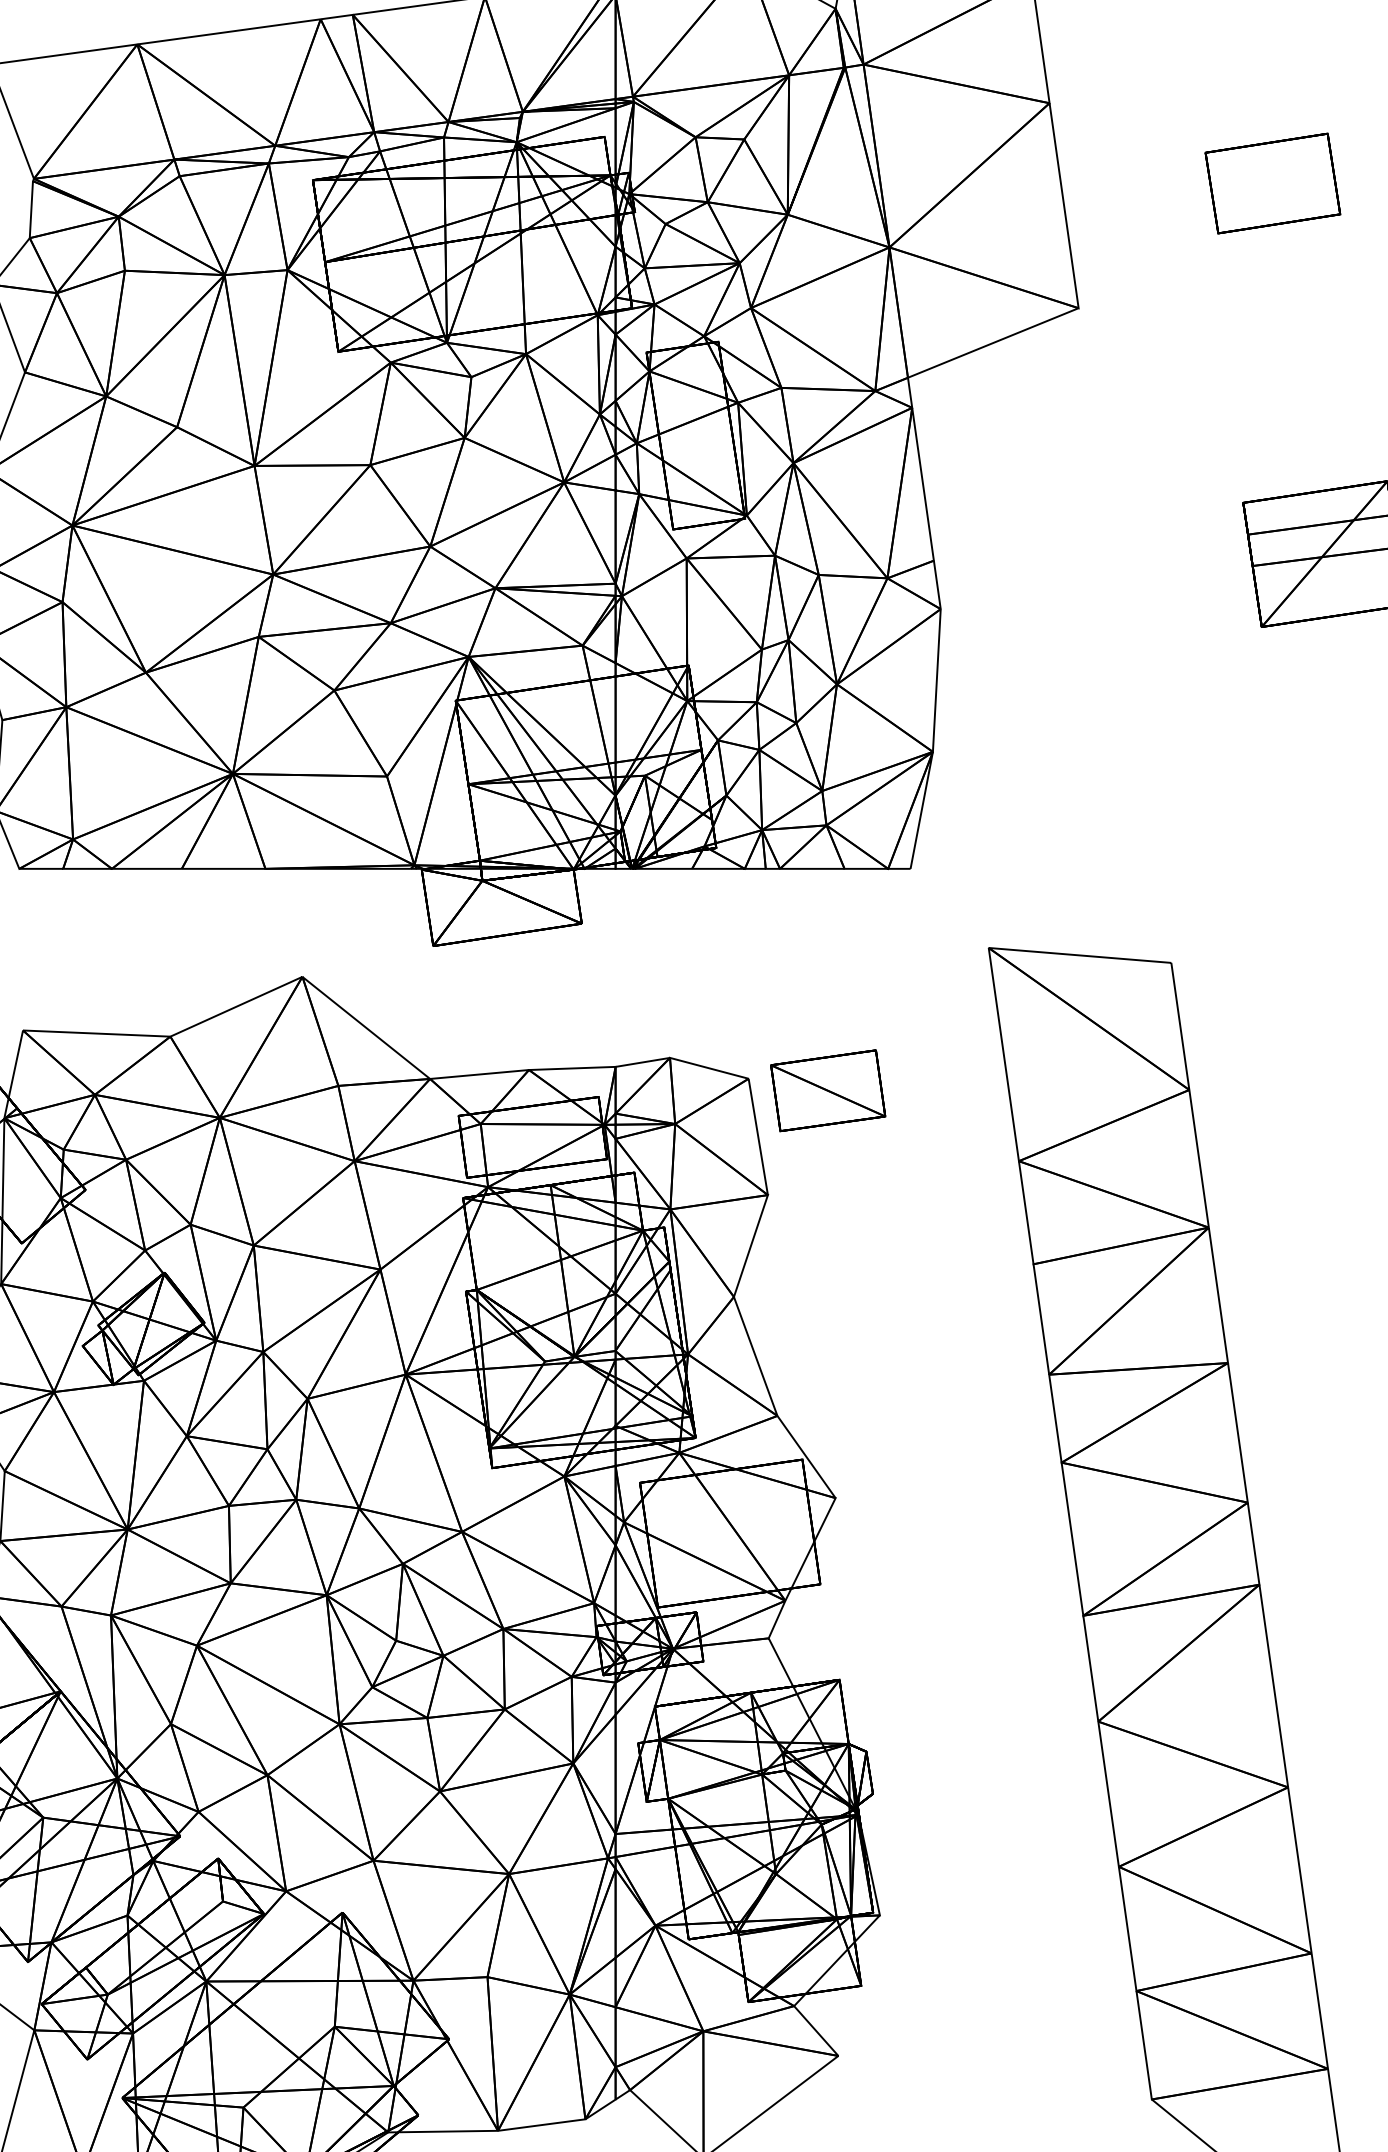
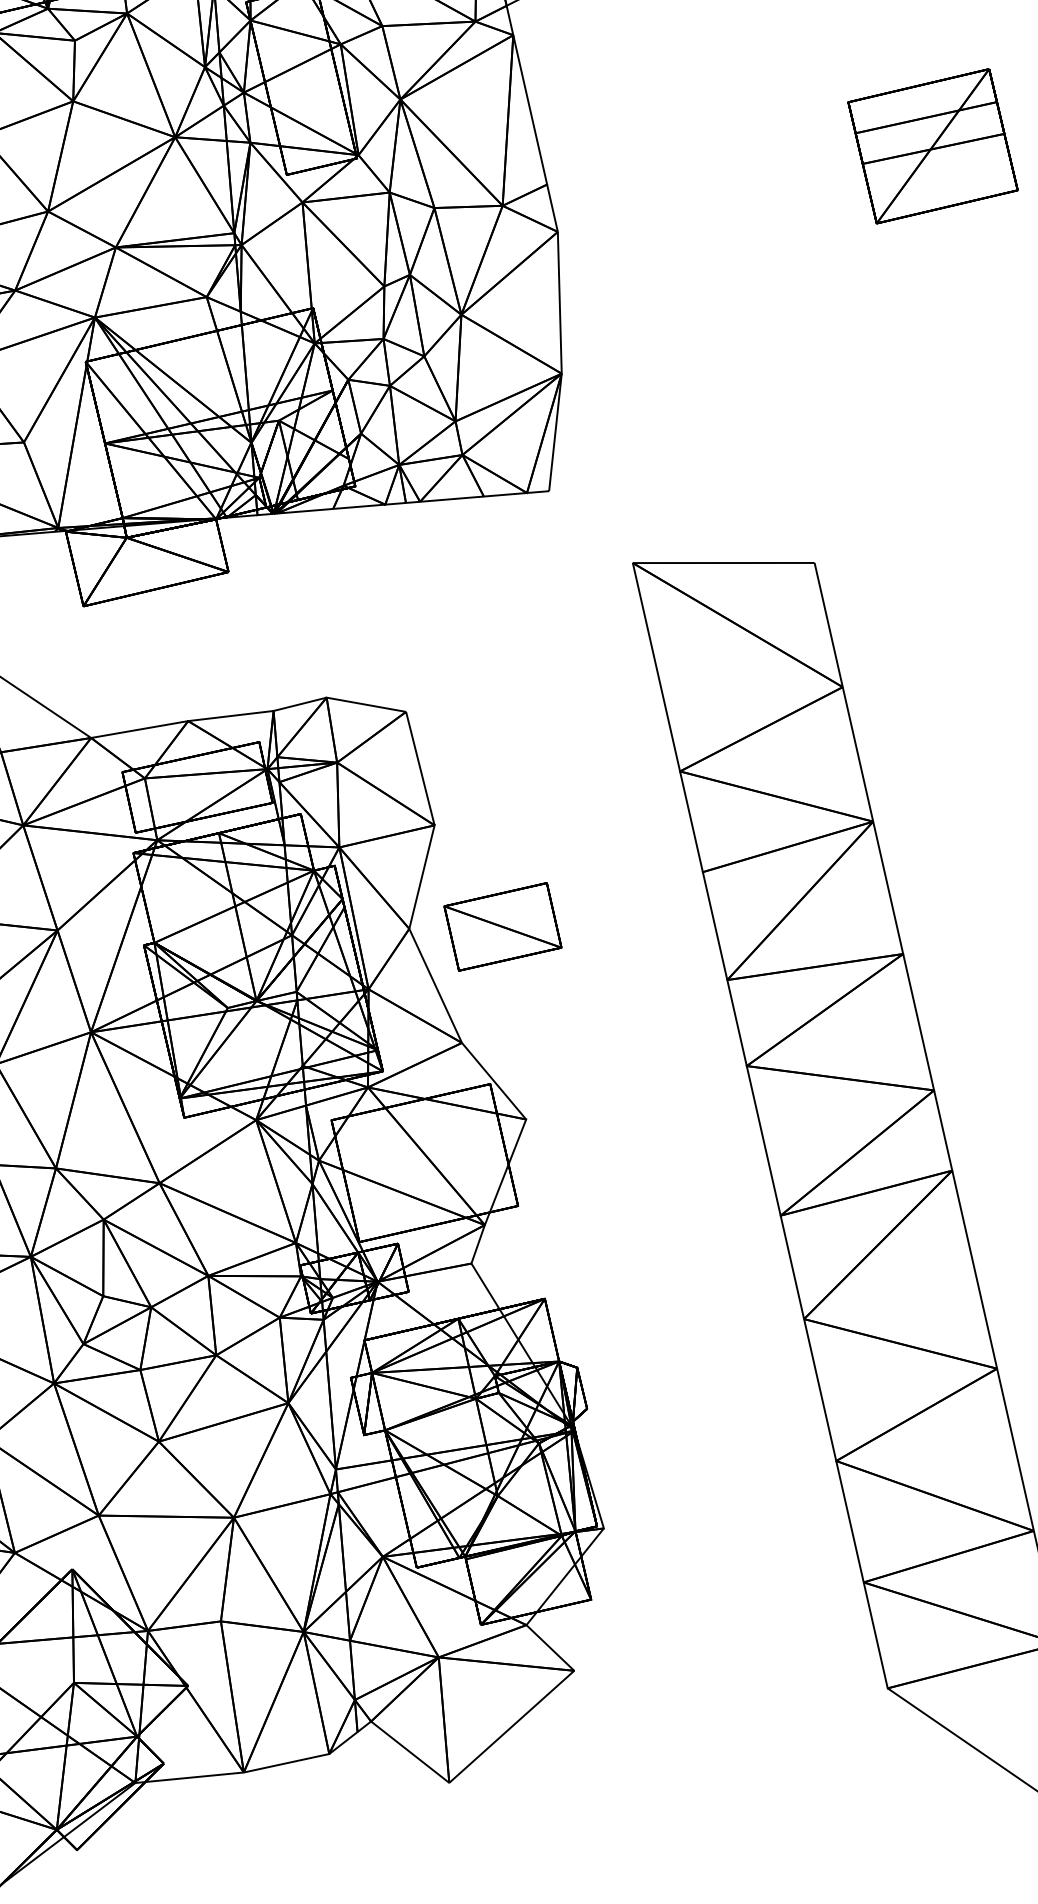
part: (828, 1090) -> (503, 926), moved

